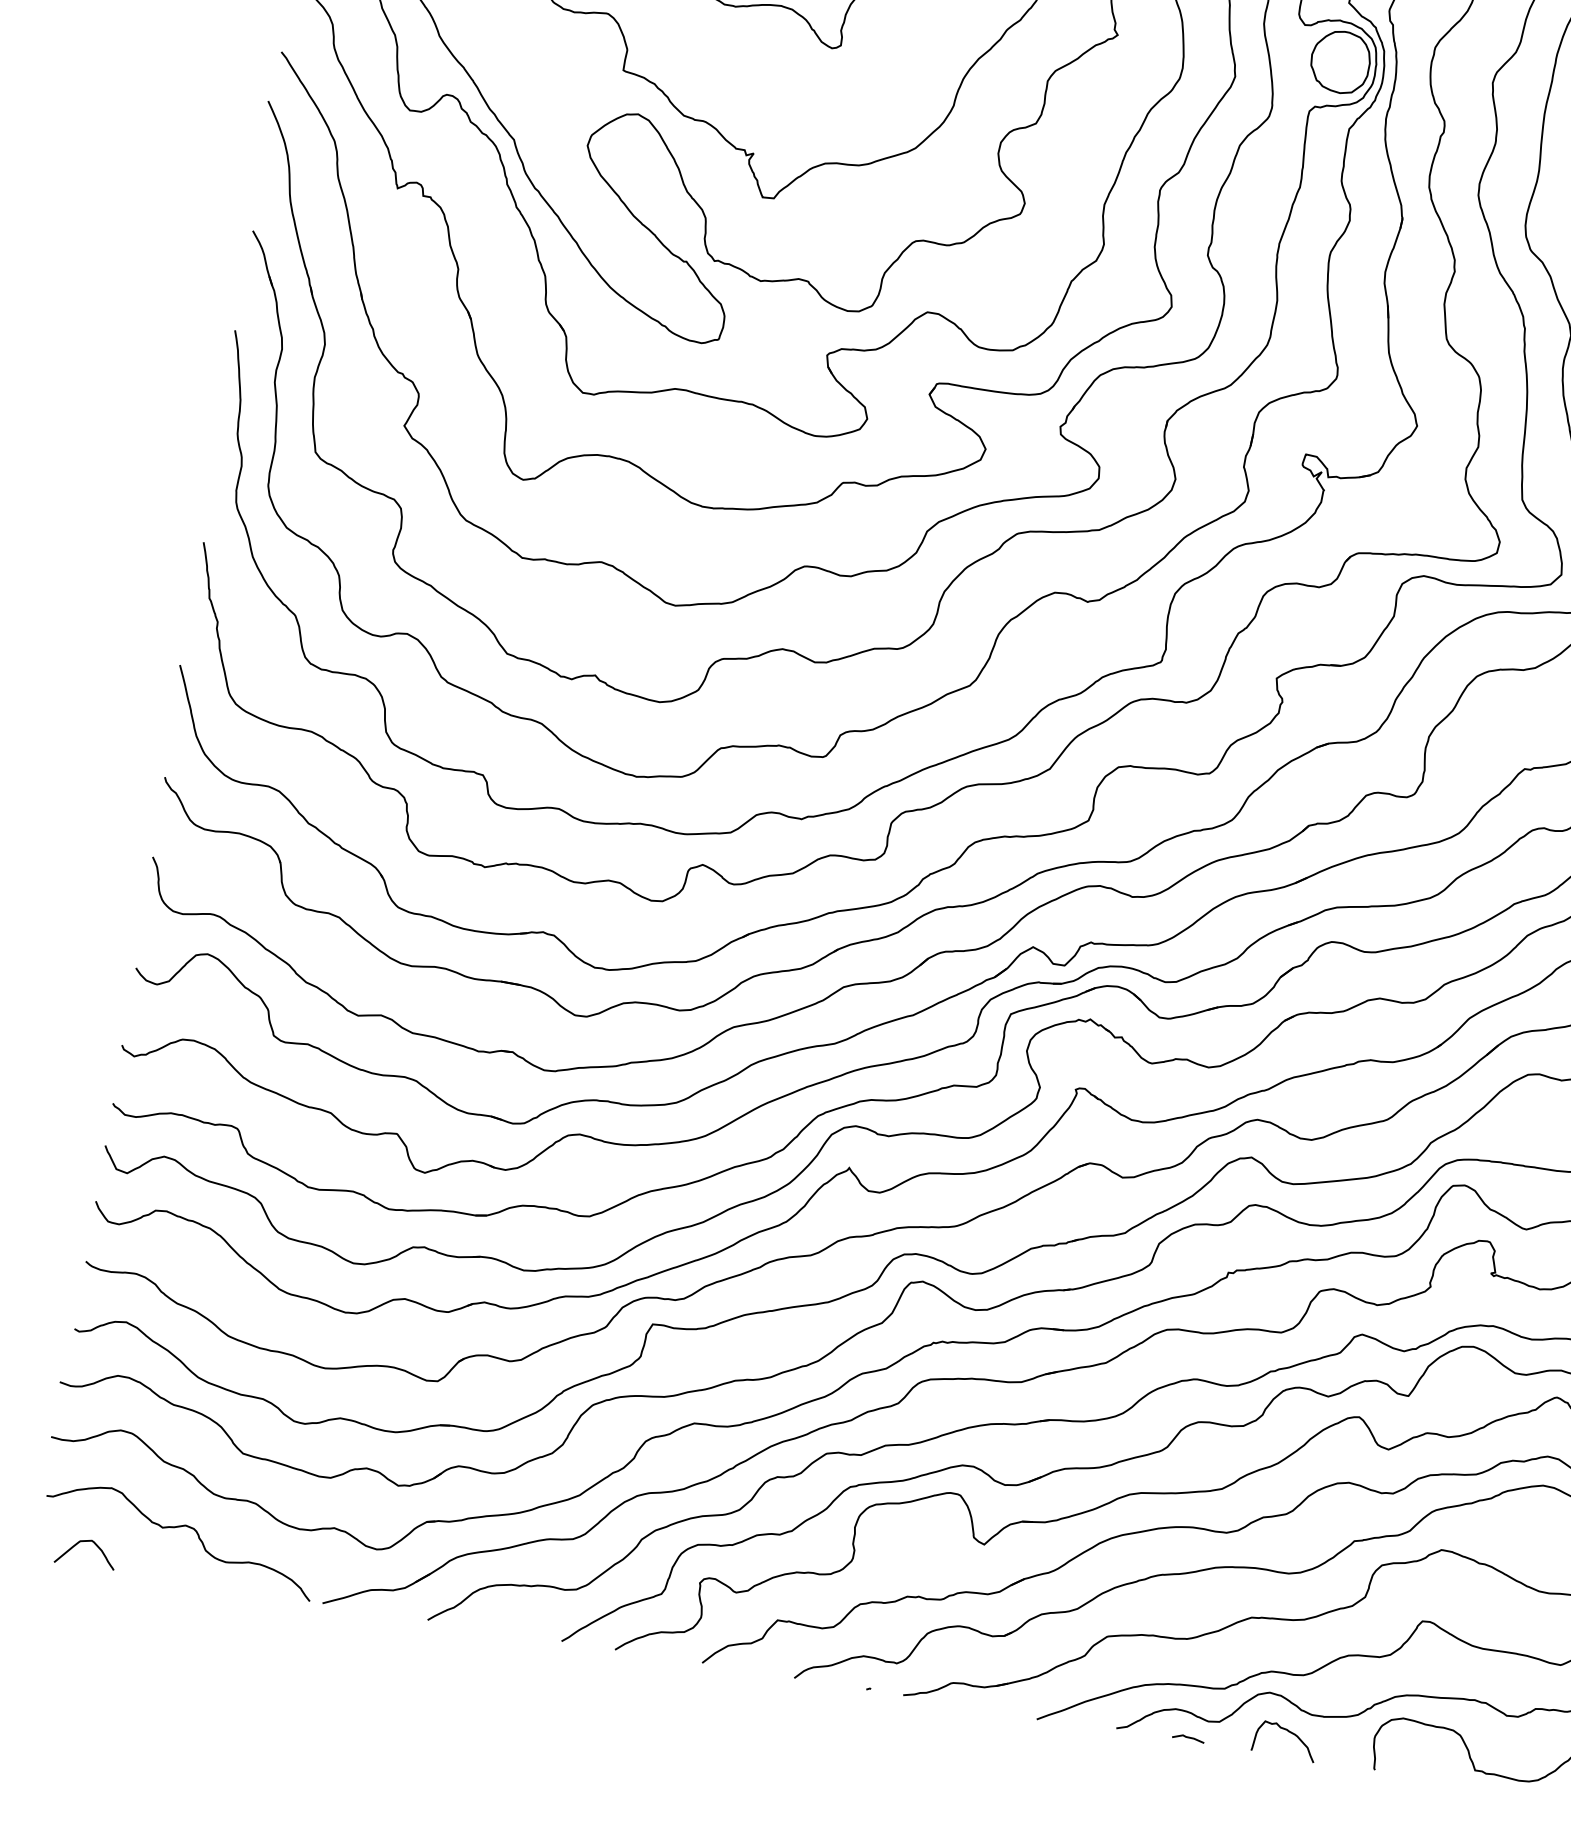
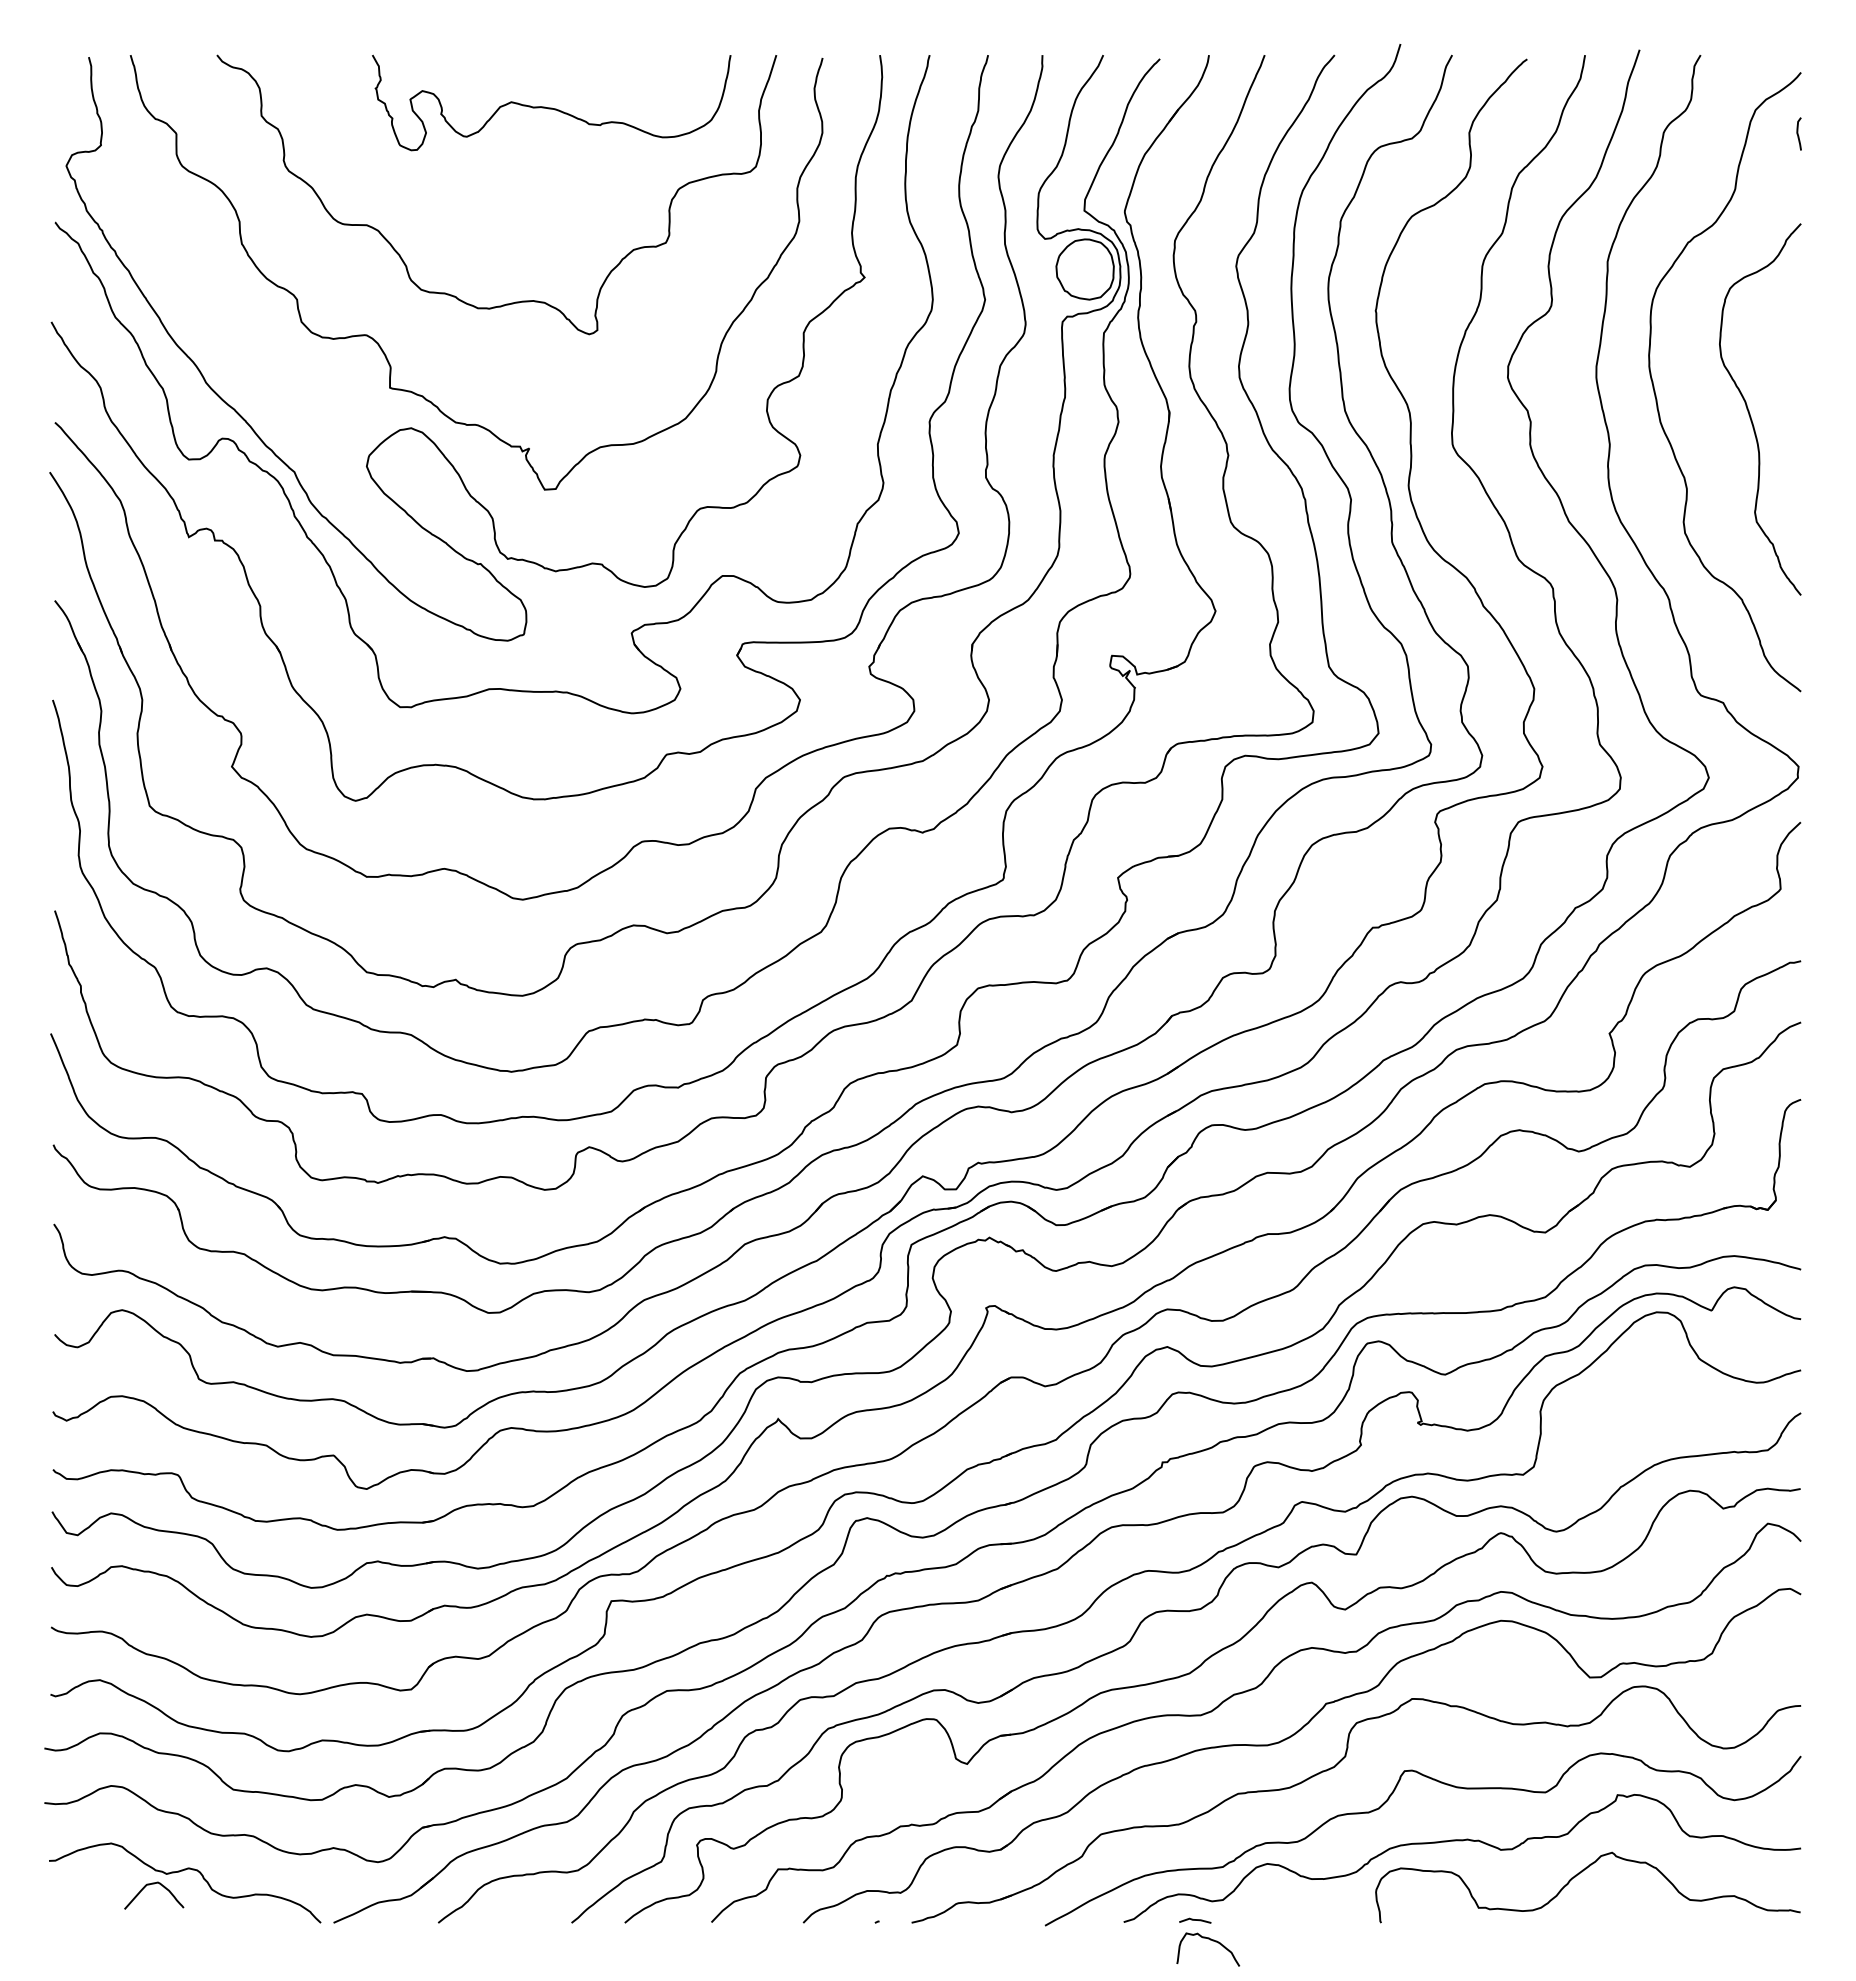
curve: (88, 1542) -> (154, 1884), moved
curve: (1290, 1733) -> (1212, 1941), moved

